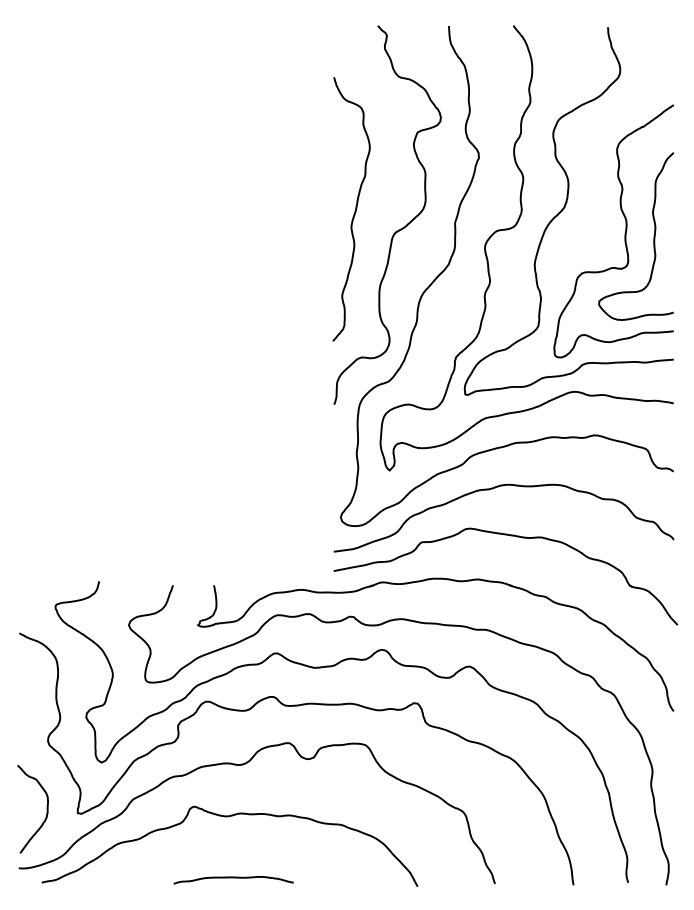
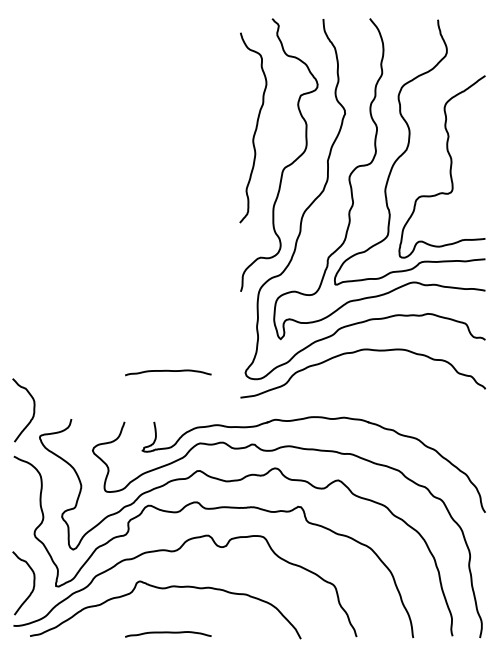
curve: (354, 210) -> (255, 128), moved
curve: (653, 236) -> (470, 170), removed
curve: (233, 515) -> (168, 371), added
part: (510, 536) -> (367, 386), removed
curve: (46, 569) -> (33, 410), added

